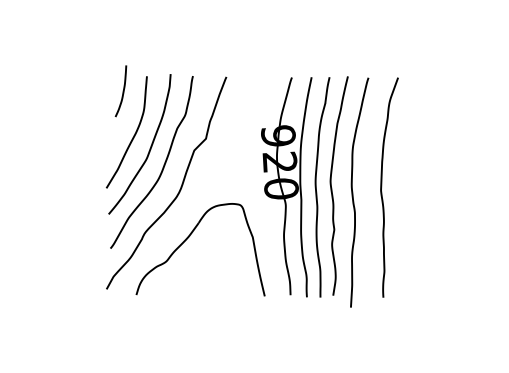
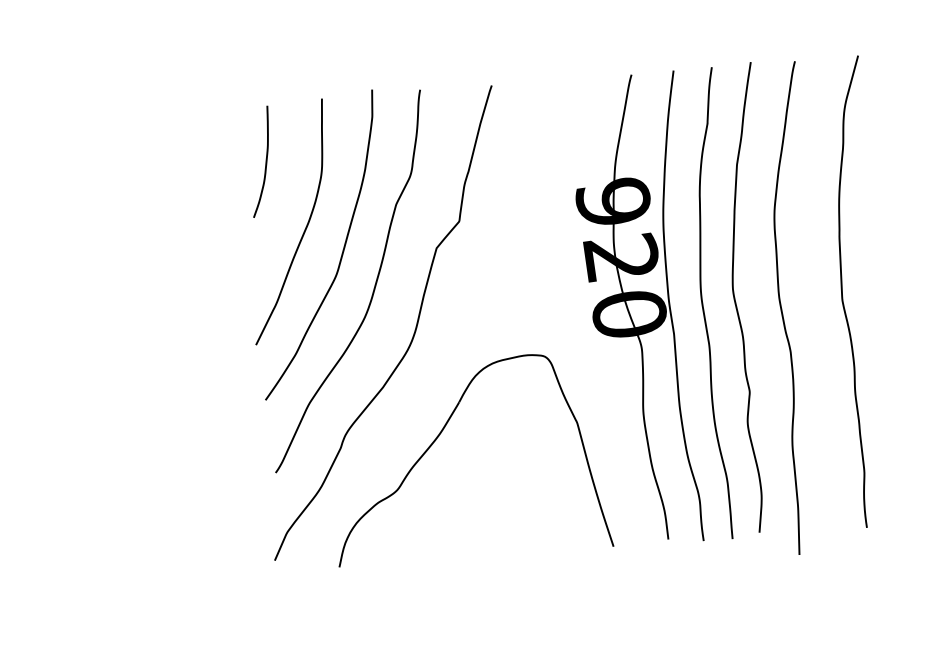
curve: (122, 91) -> (264, 162), moved

